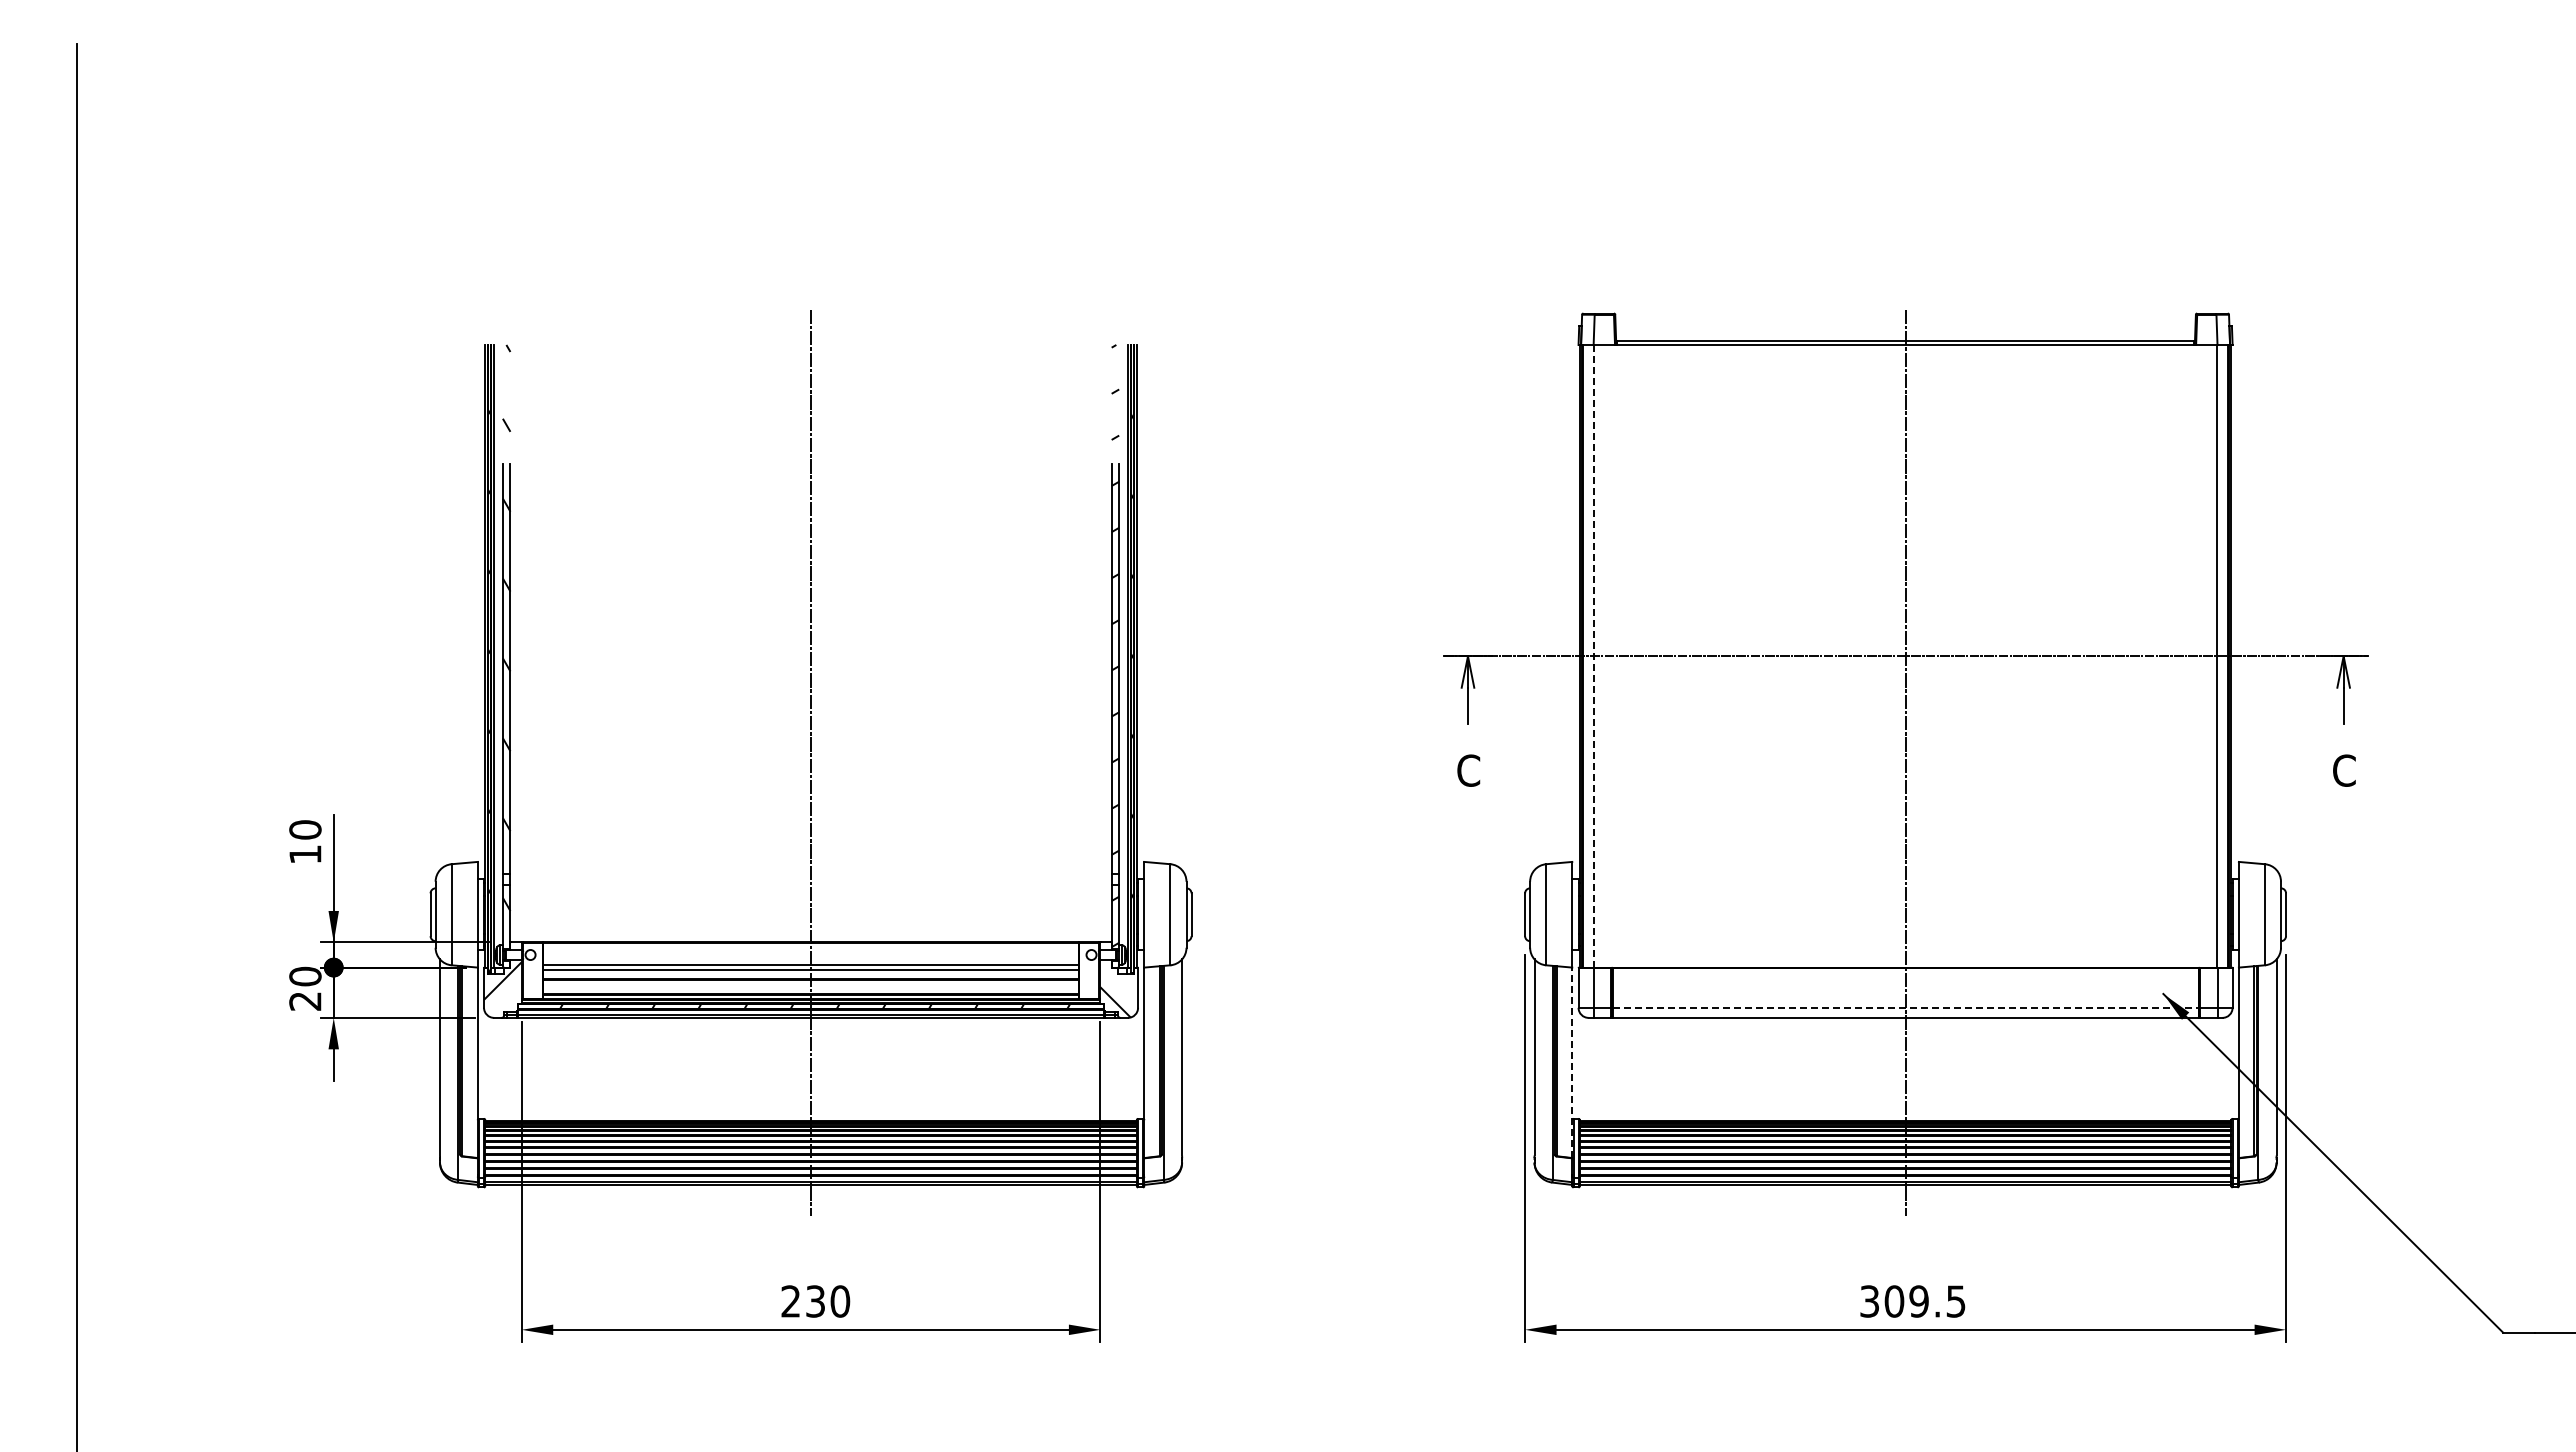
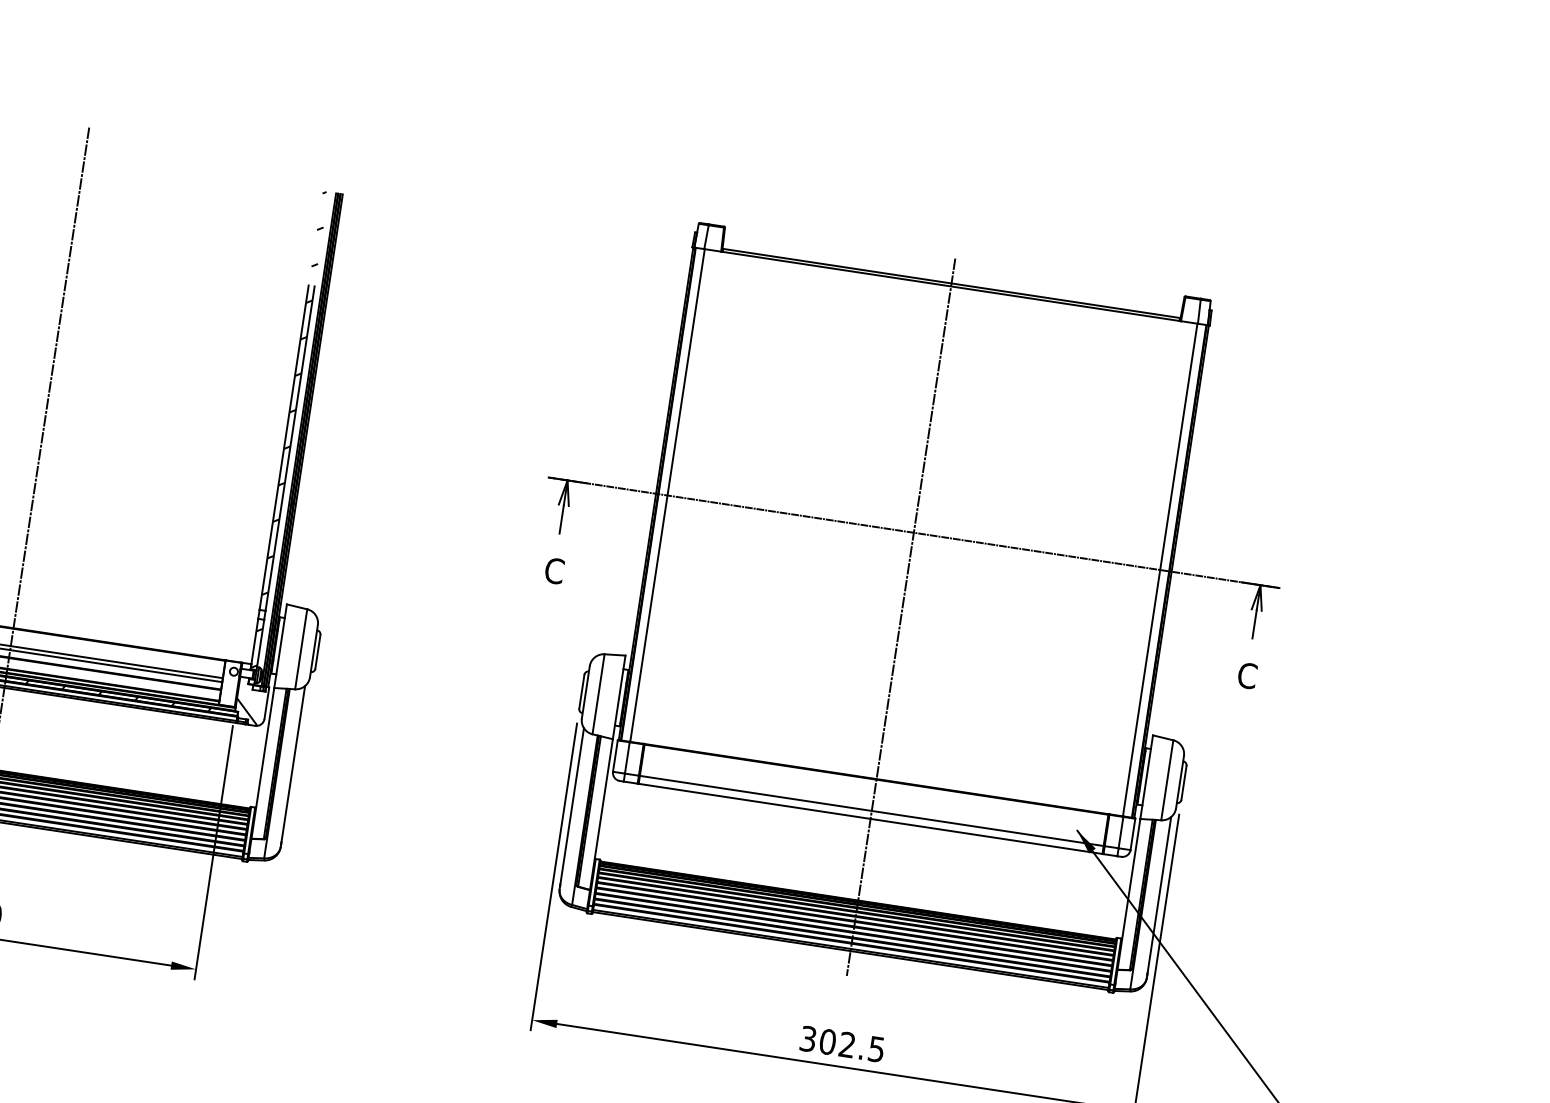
line: (1594, 655) -> (667, 494), dashed -> solid
line: (1906, 1007) -> (872, 810), dashed -> solid
line: (1572, 1062) -> (601, 814), dashed -> solid
text: (1918, 1301) -> (846, 1044), 309.5 -> 302.5

